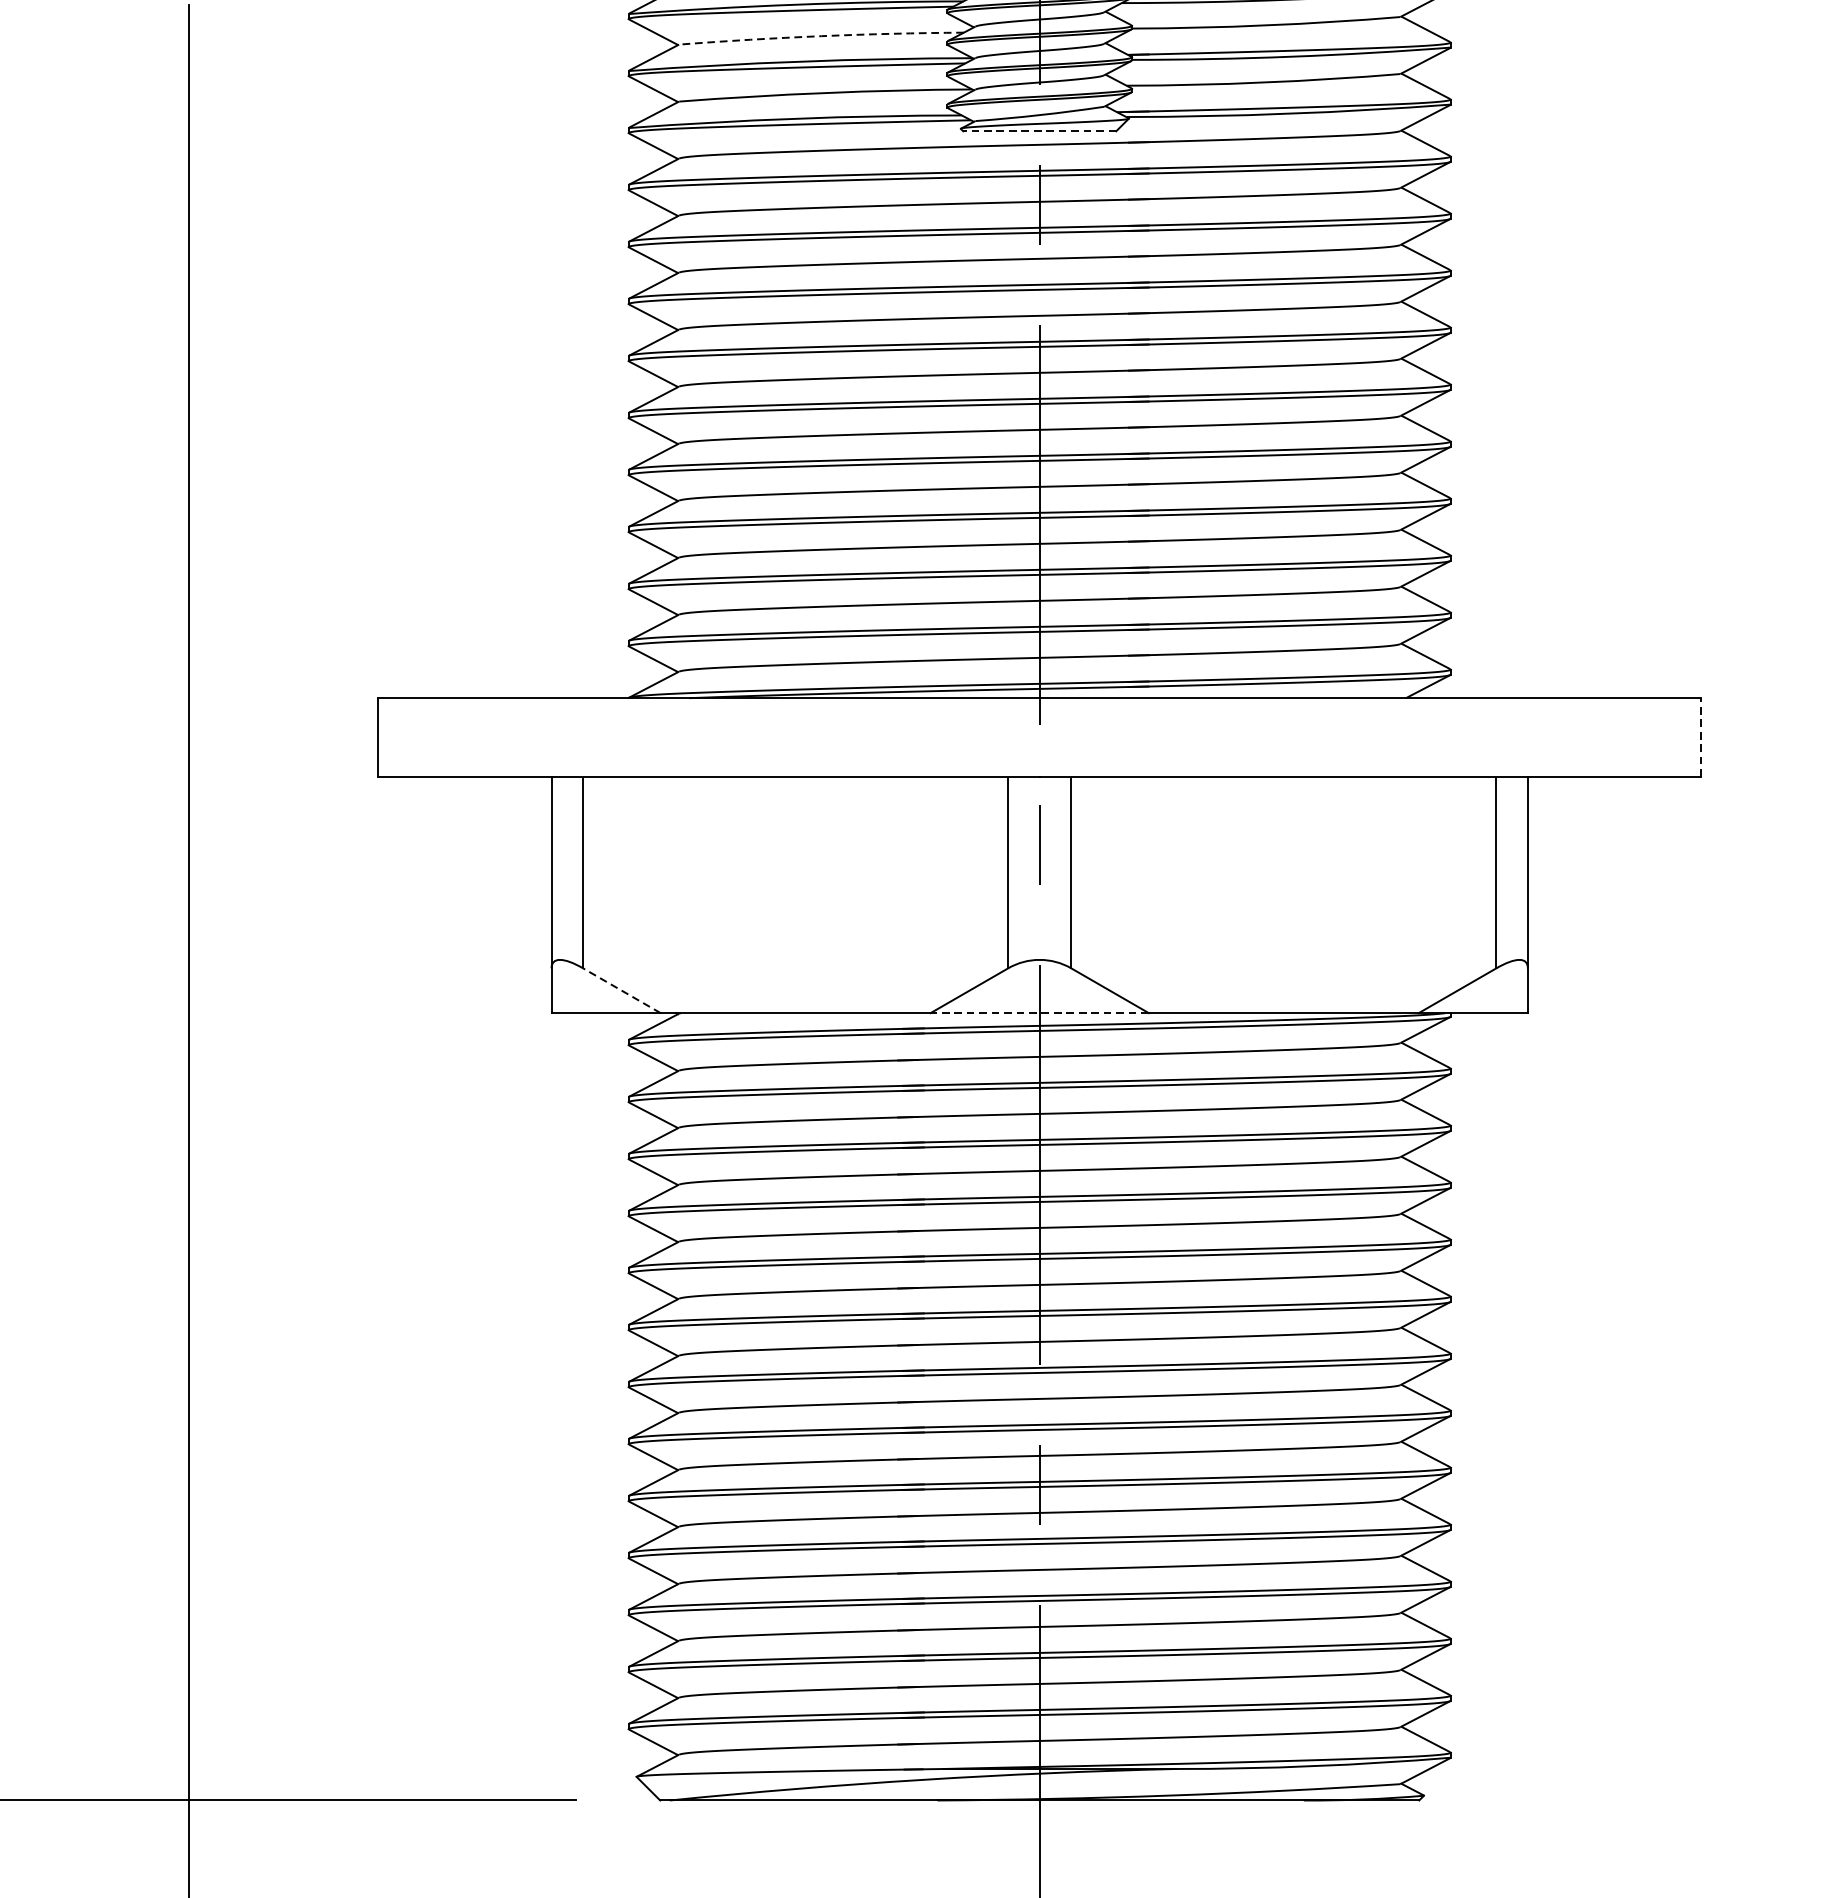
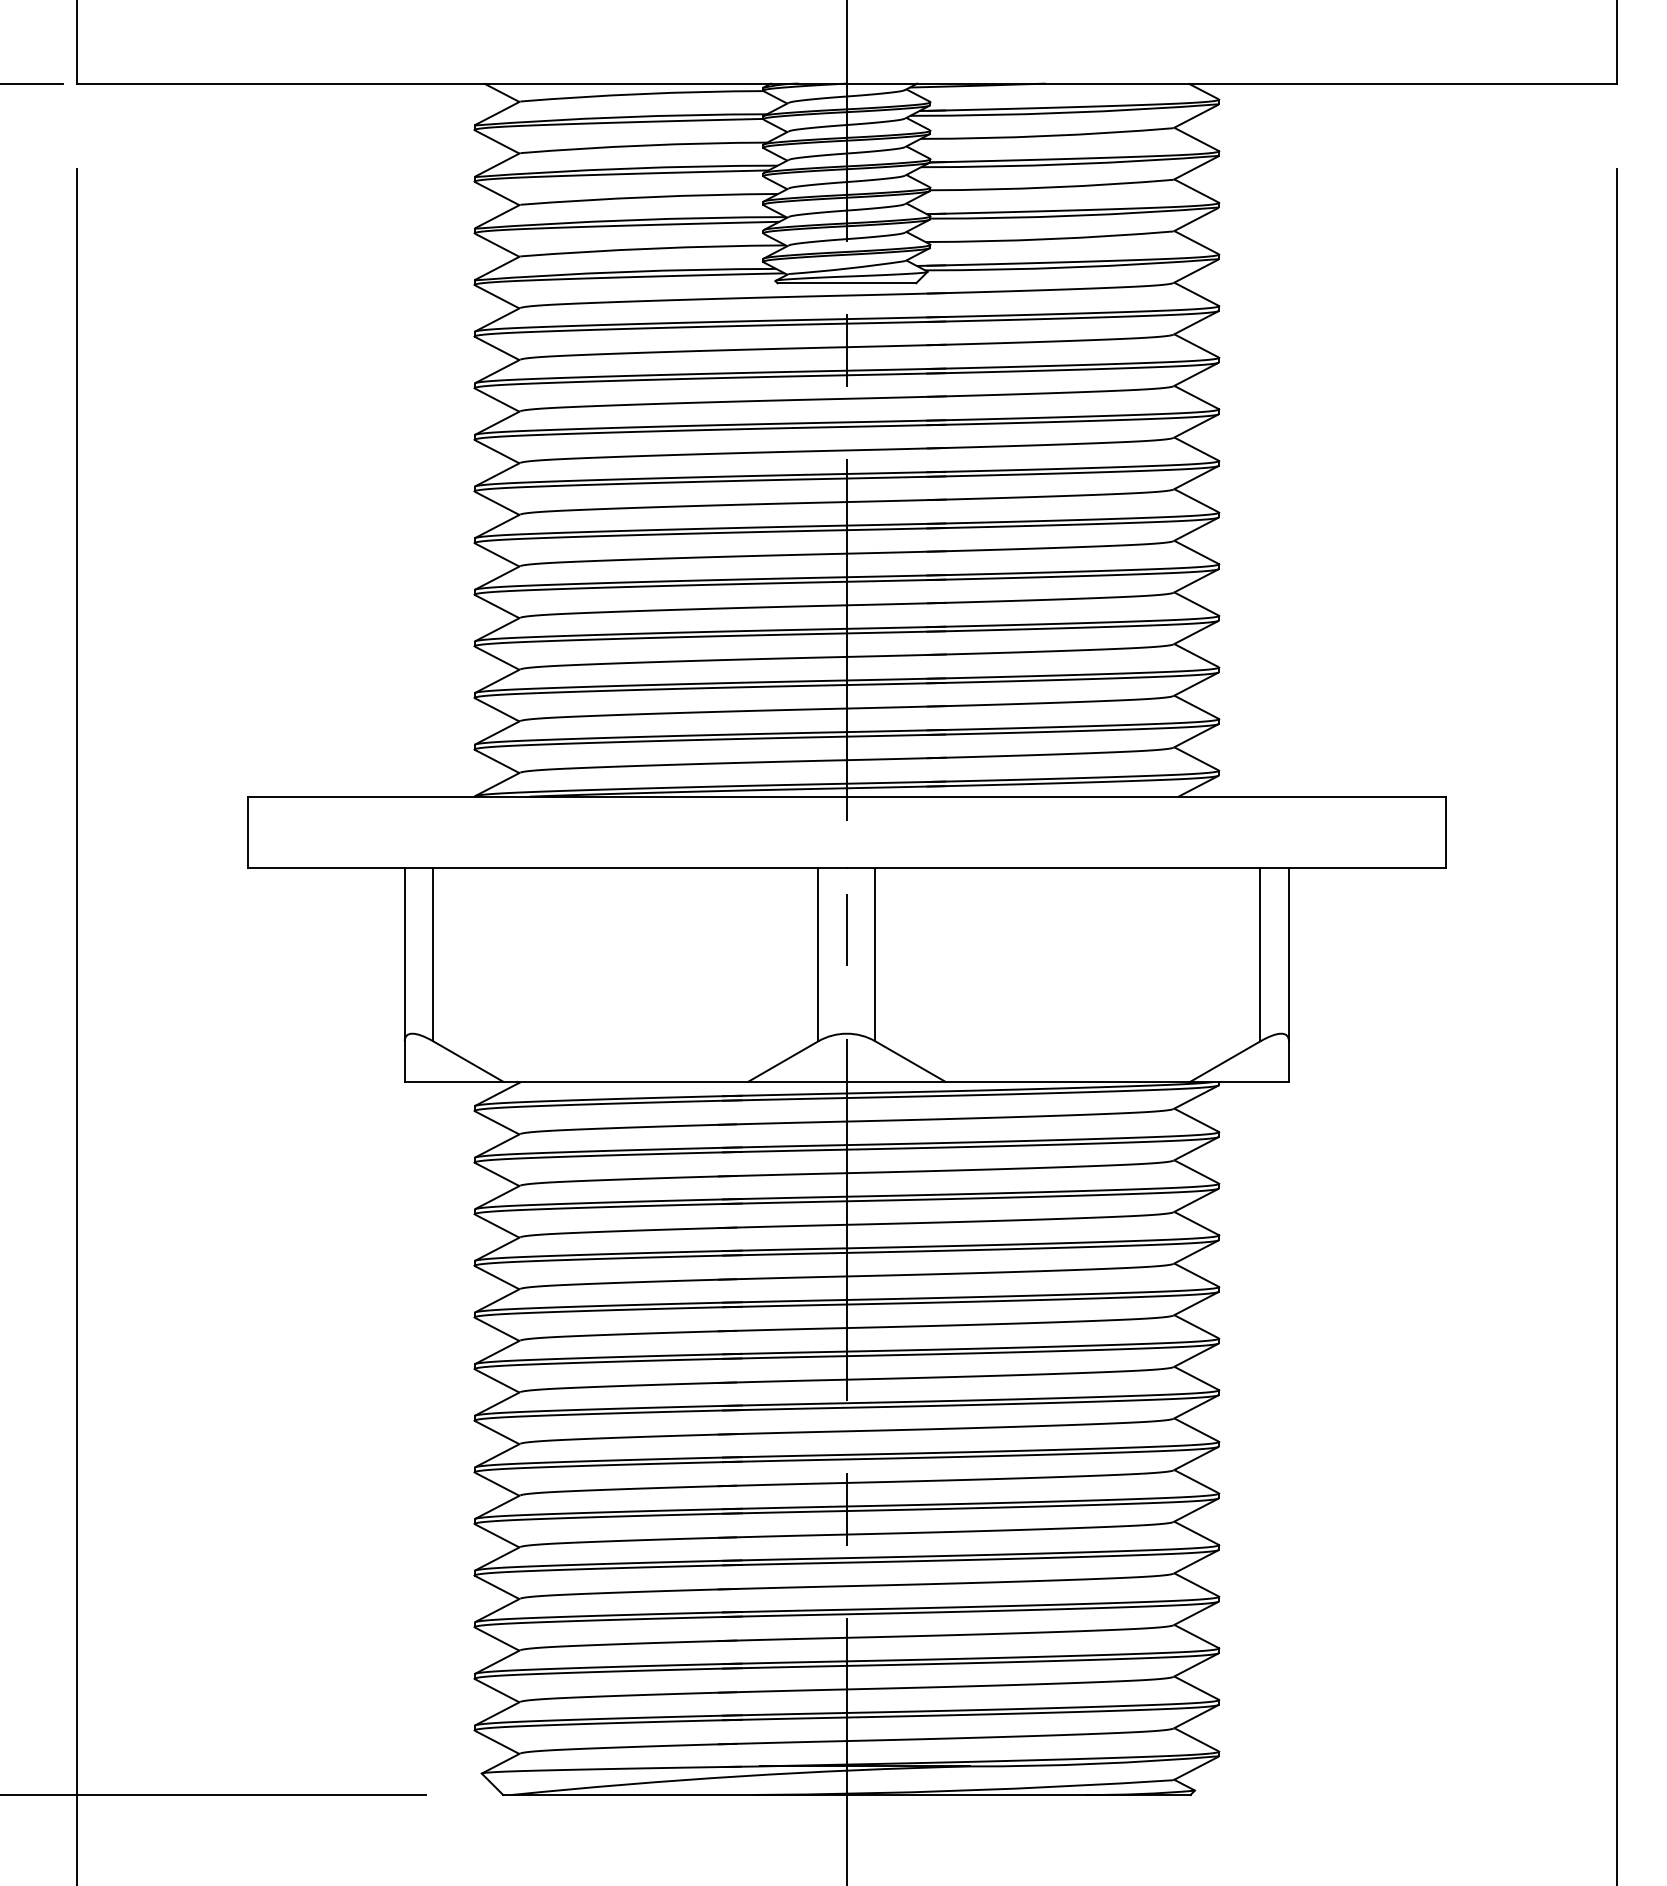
arc: (821, 36) -> (649, 197), dashed -> solid
line: (1039, 131) -> (846, 283), dashed -> solid
line: (1700, 737) -> (1445, 832), dashed -> solid
line: (621, 990) -> (468, 1061), dashed -> solid
line: (1039, 1012) -> (846, 1081), dashed -> solid

